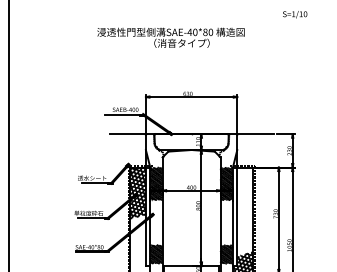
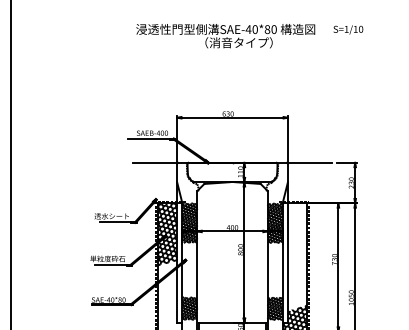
text: (295, 14) -> (348, 29), moved
text: (170, 37) -> (225, 35), moved

